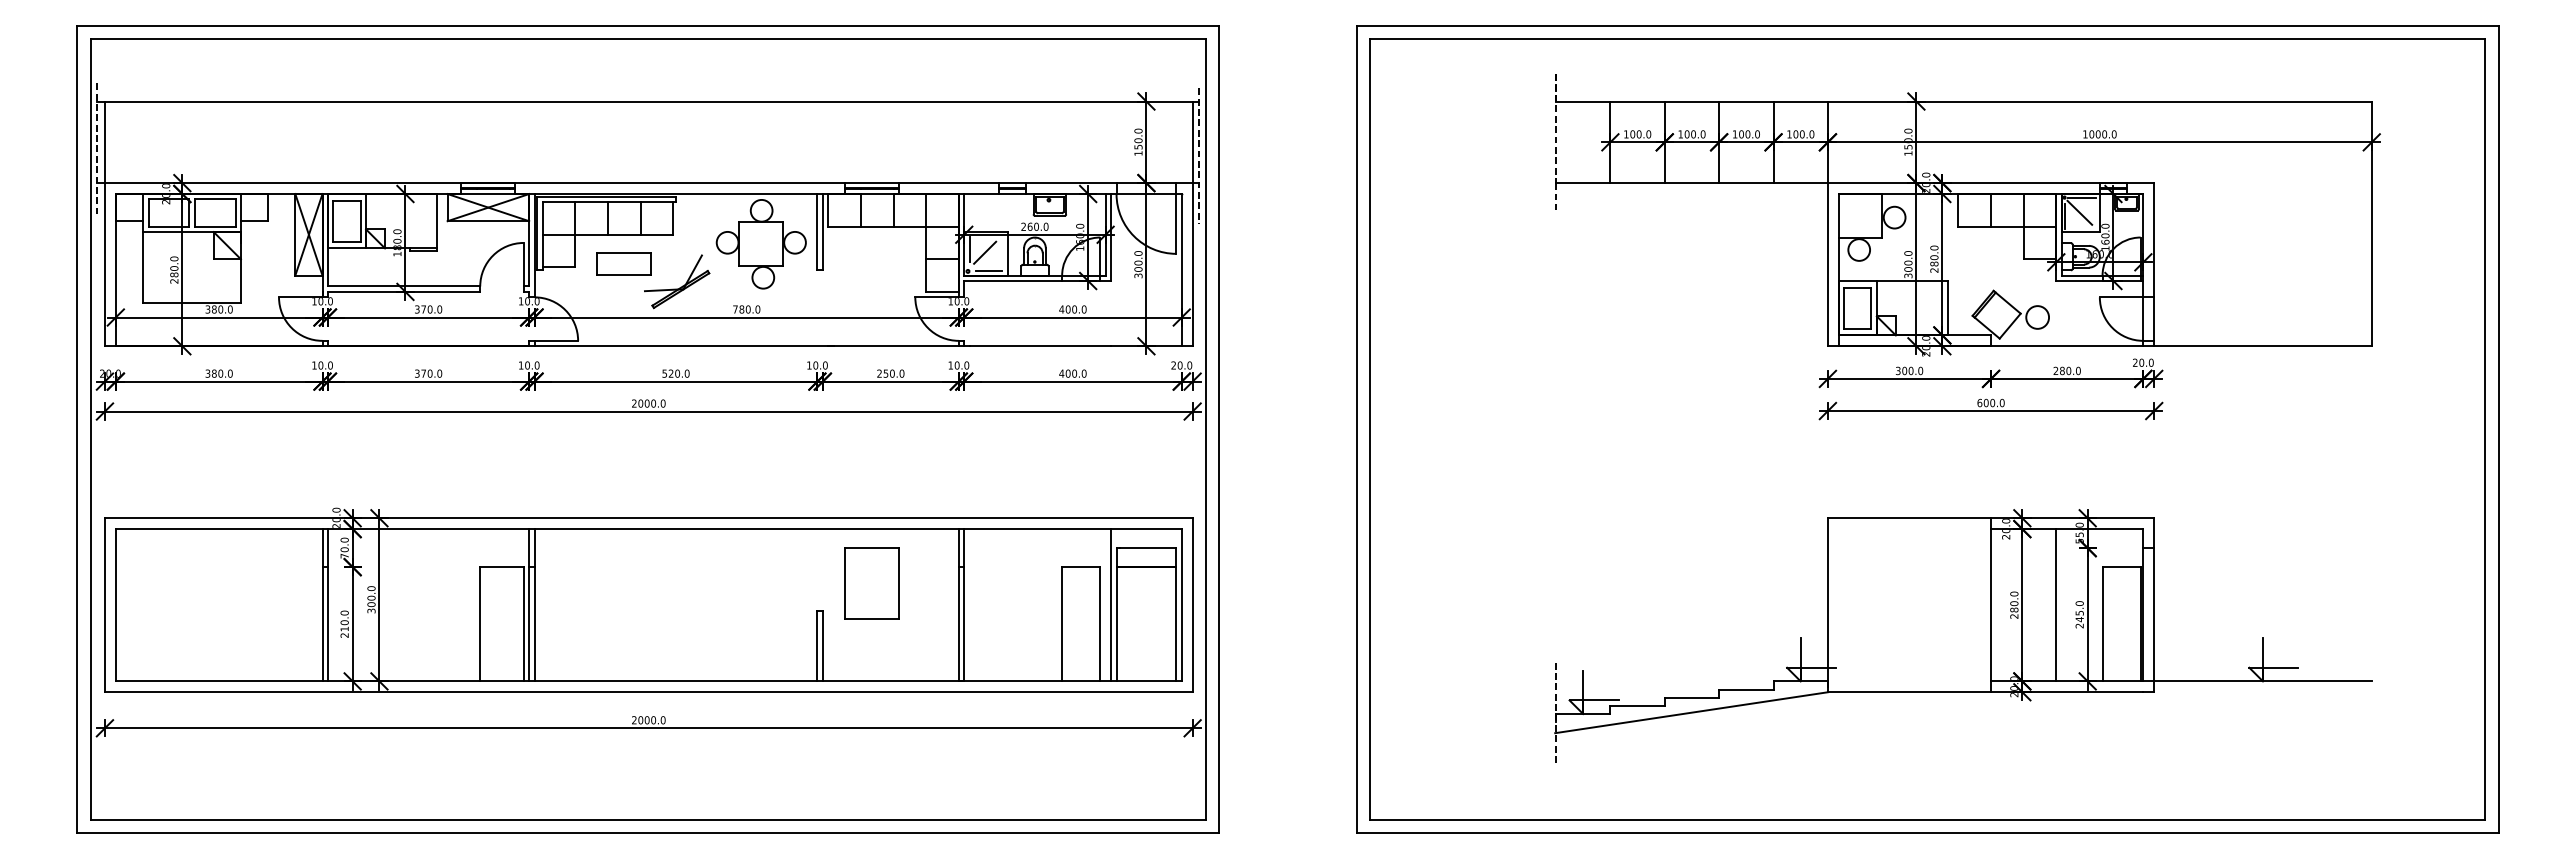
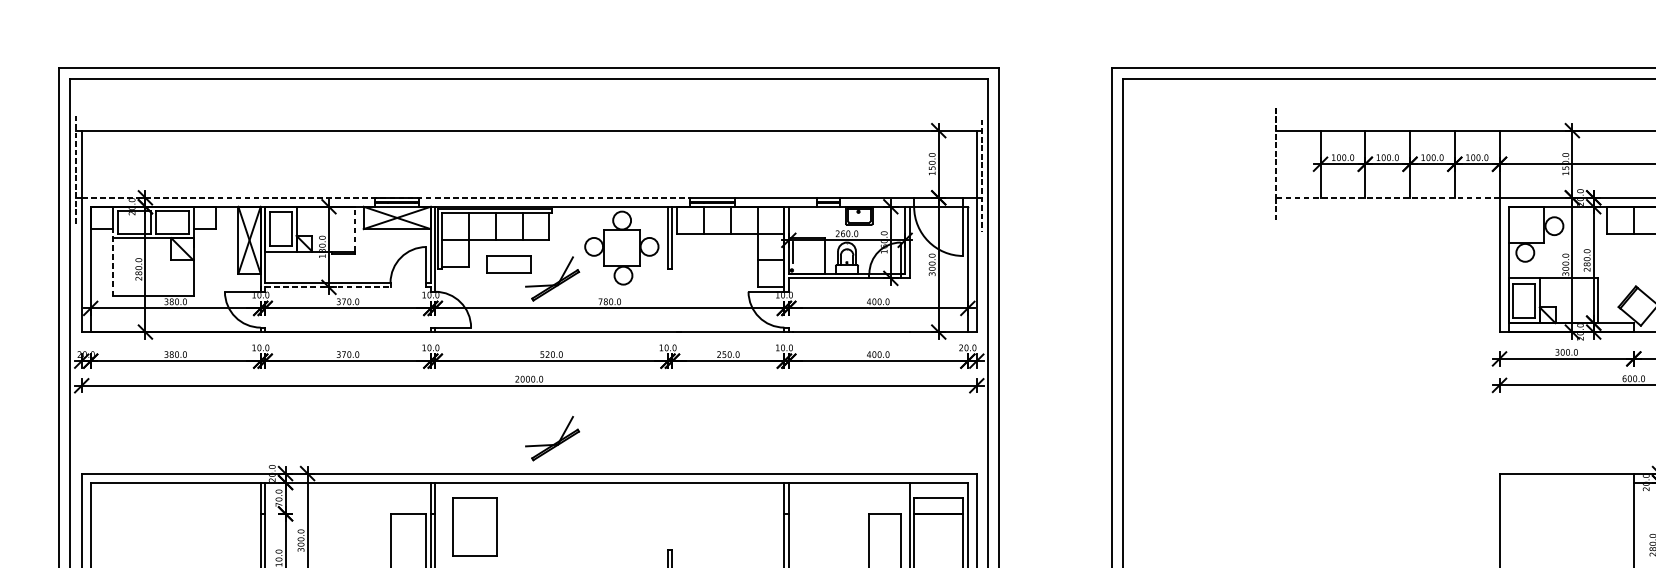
line: (474, 183) -> (385, 198), solid -> dashed
line: (1691, 183) -> (1387, 198), solid -> dashed
line: (436, 220) -> (354, 228), solid -> dashed
line: (985, 252) -> (806, 254), removed
line: (143, 262) -> (113, 263), solid -> dashed
line: (988, 270) -> (808, 269), removed
line: (404, 291) -> (328, 286), solid -> dashed
part: (679, 481) -> (554, 443), added
part: (871, 583) -> (474, 527), moved

